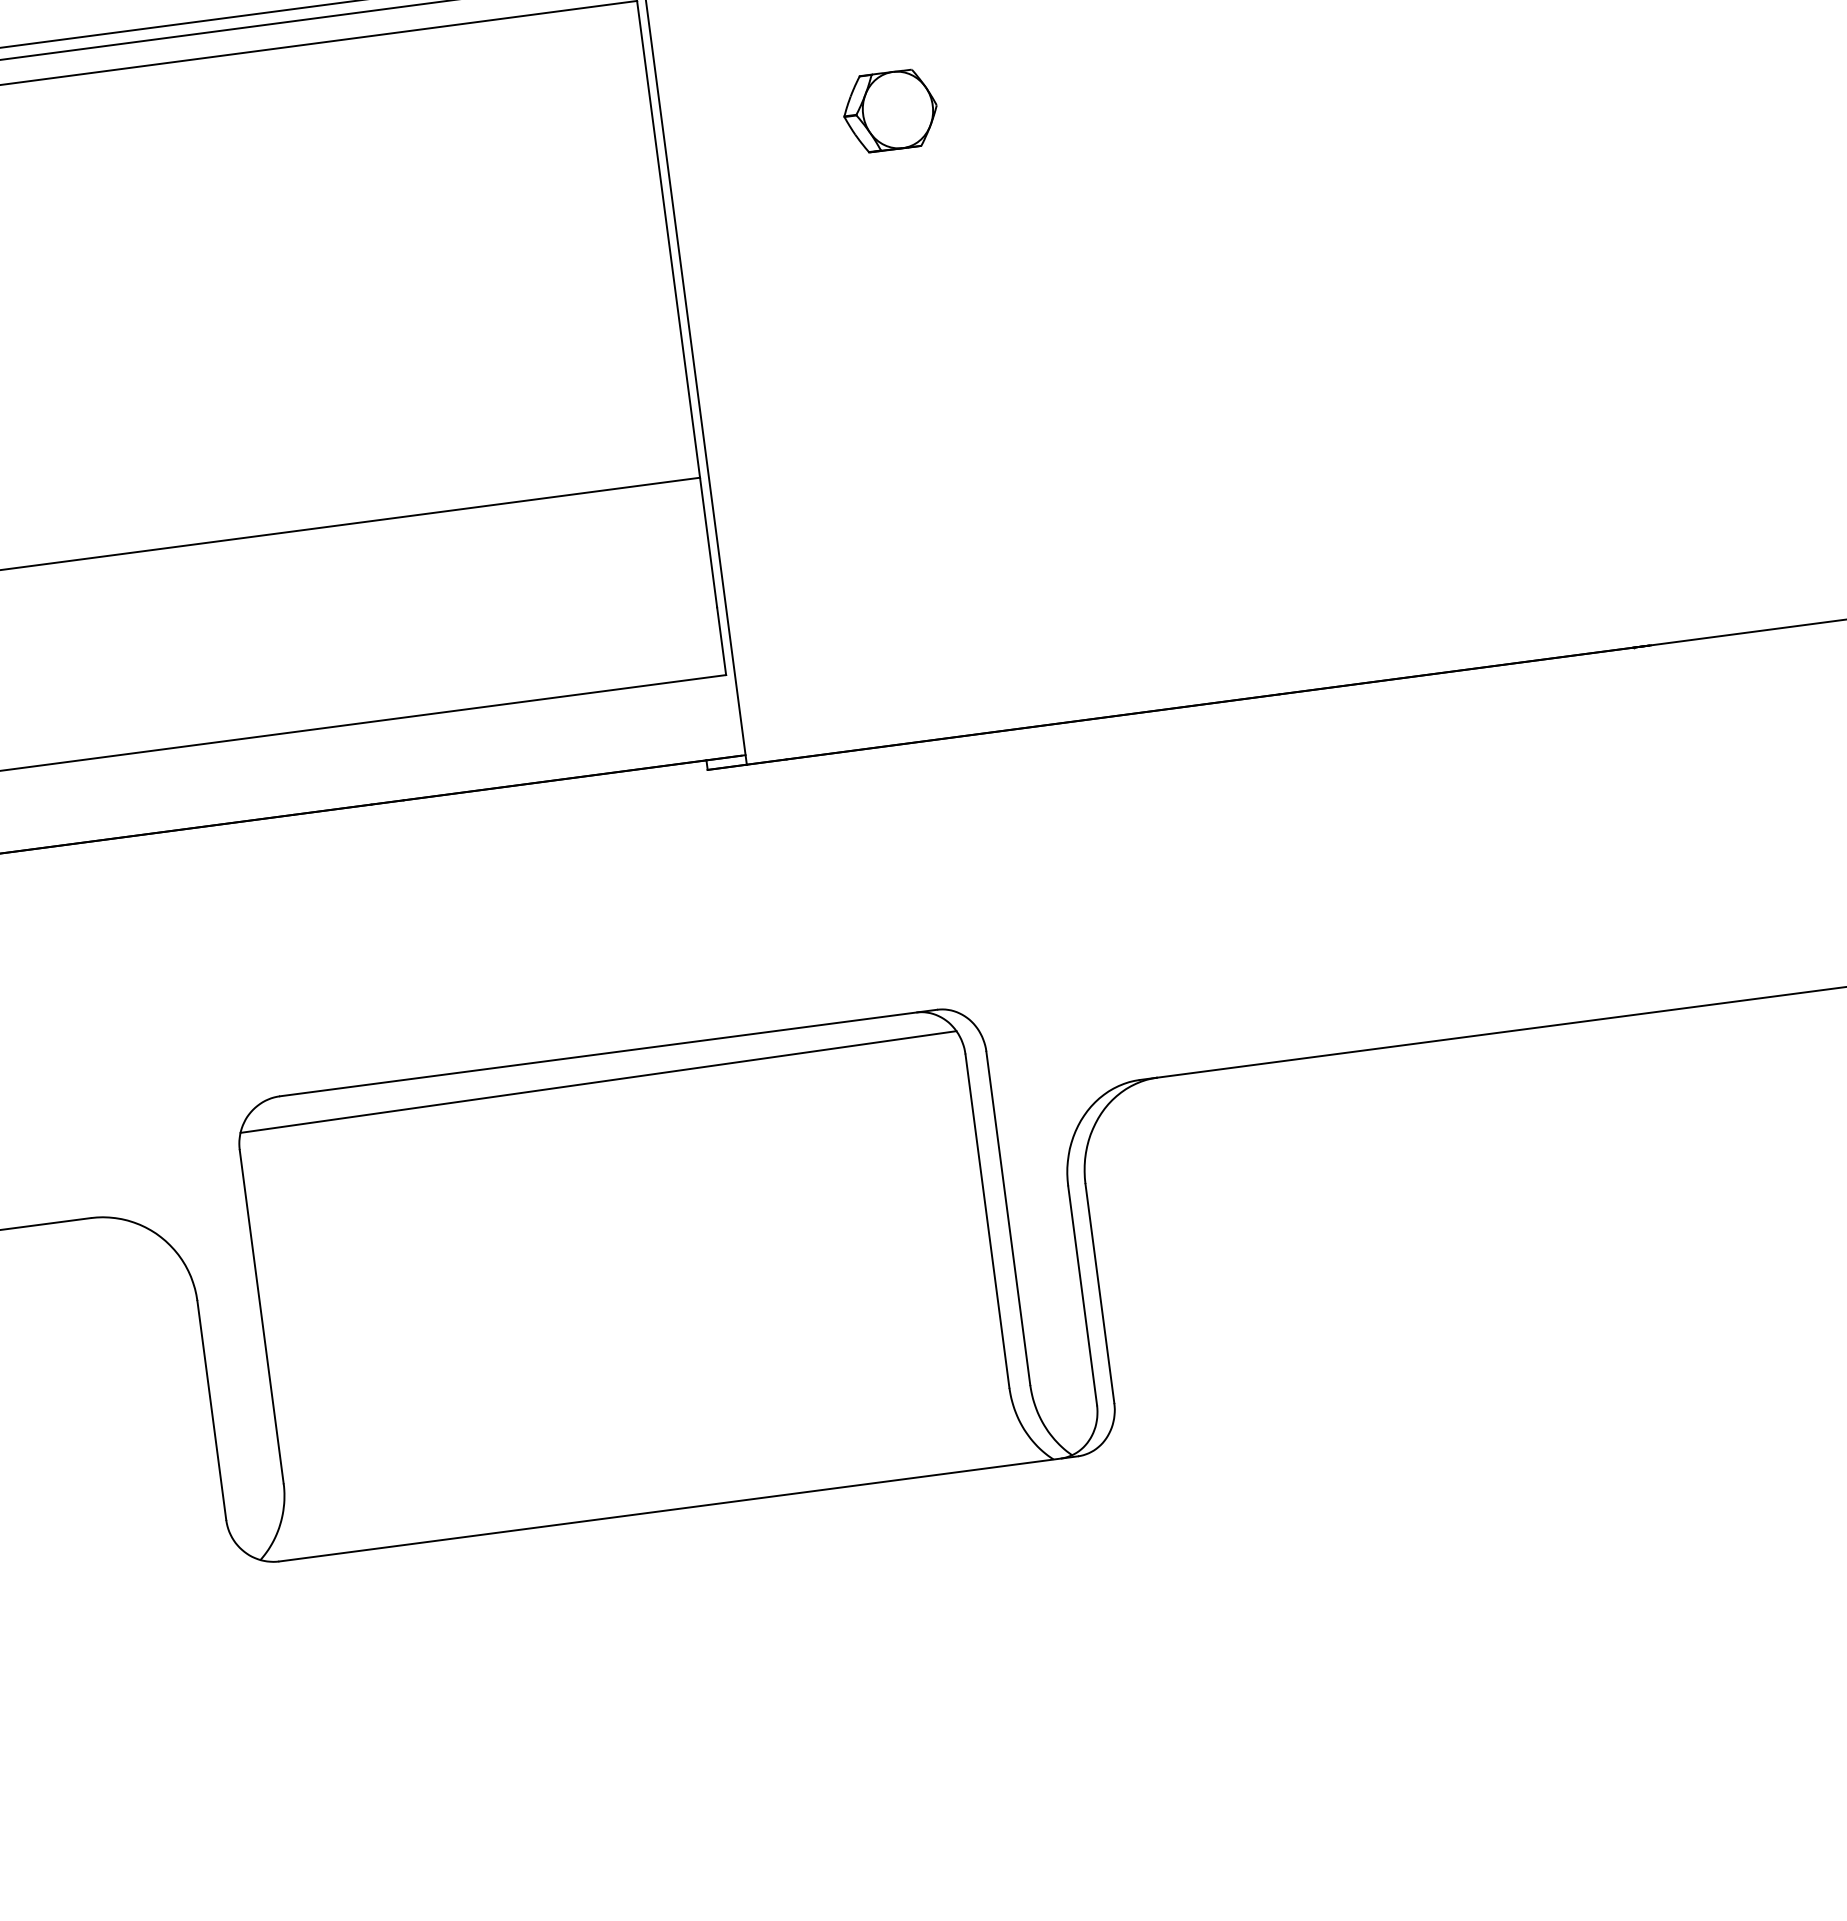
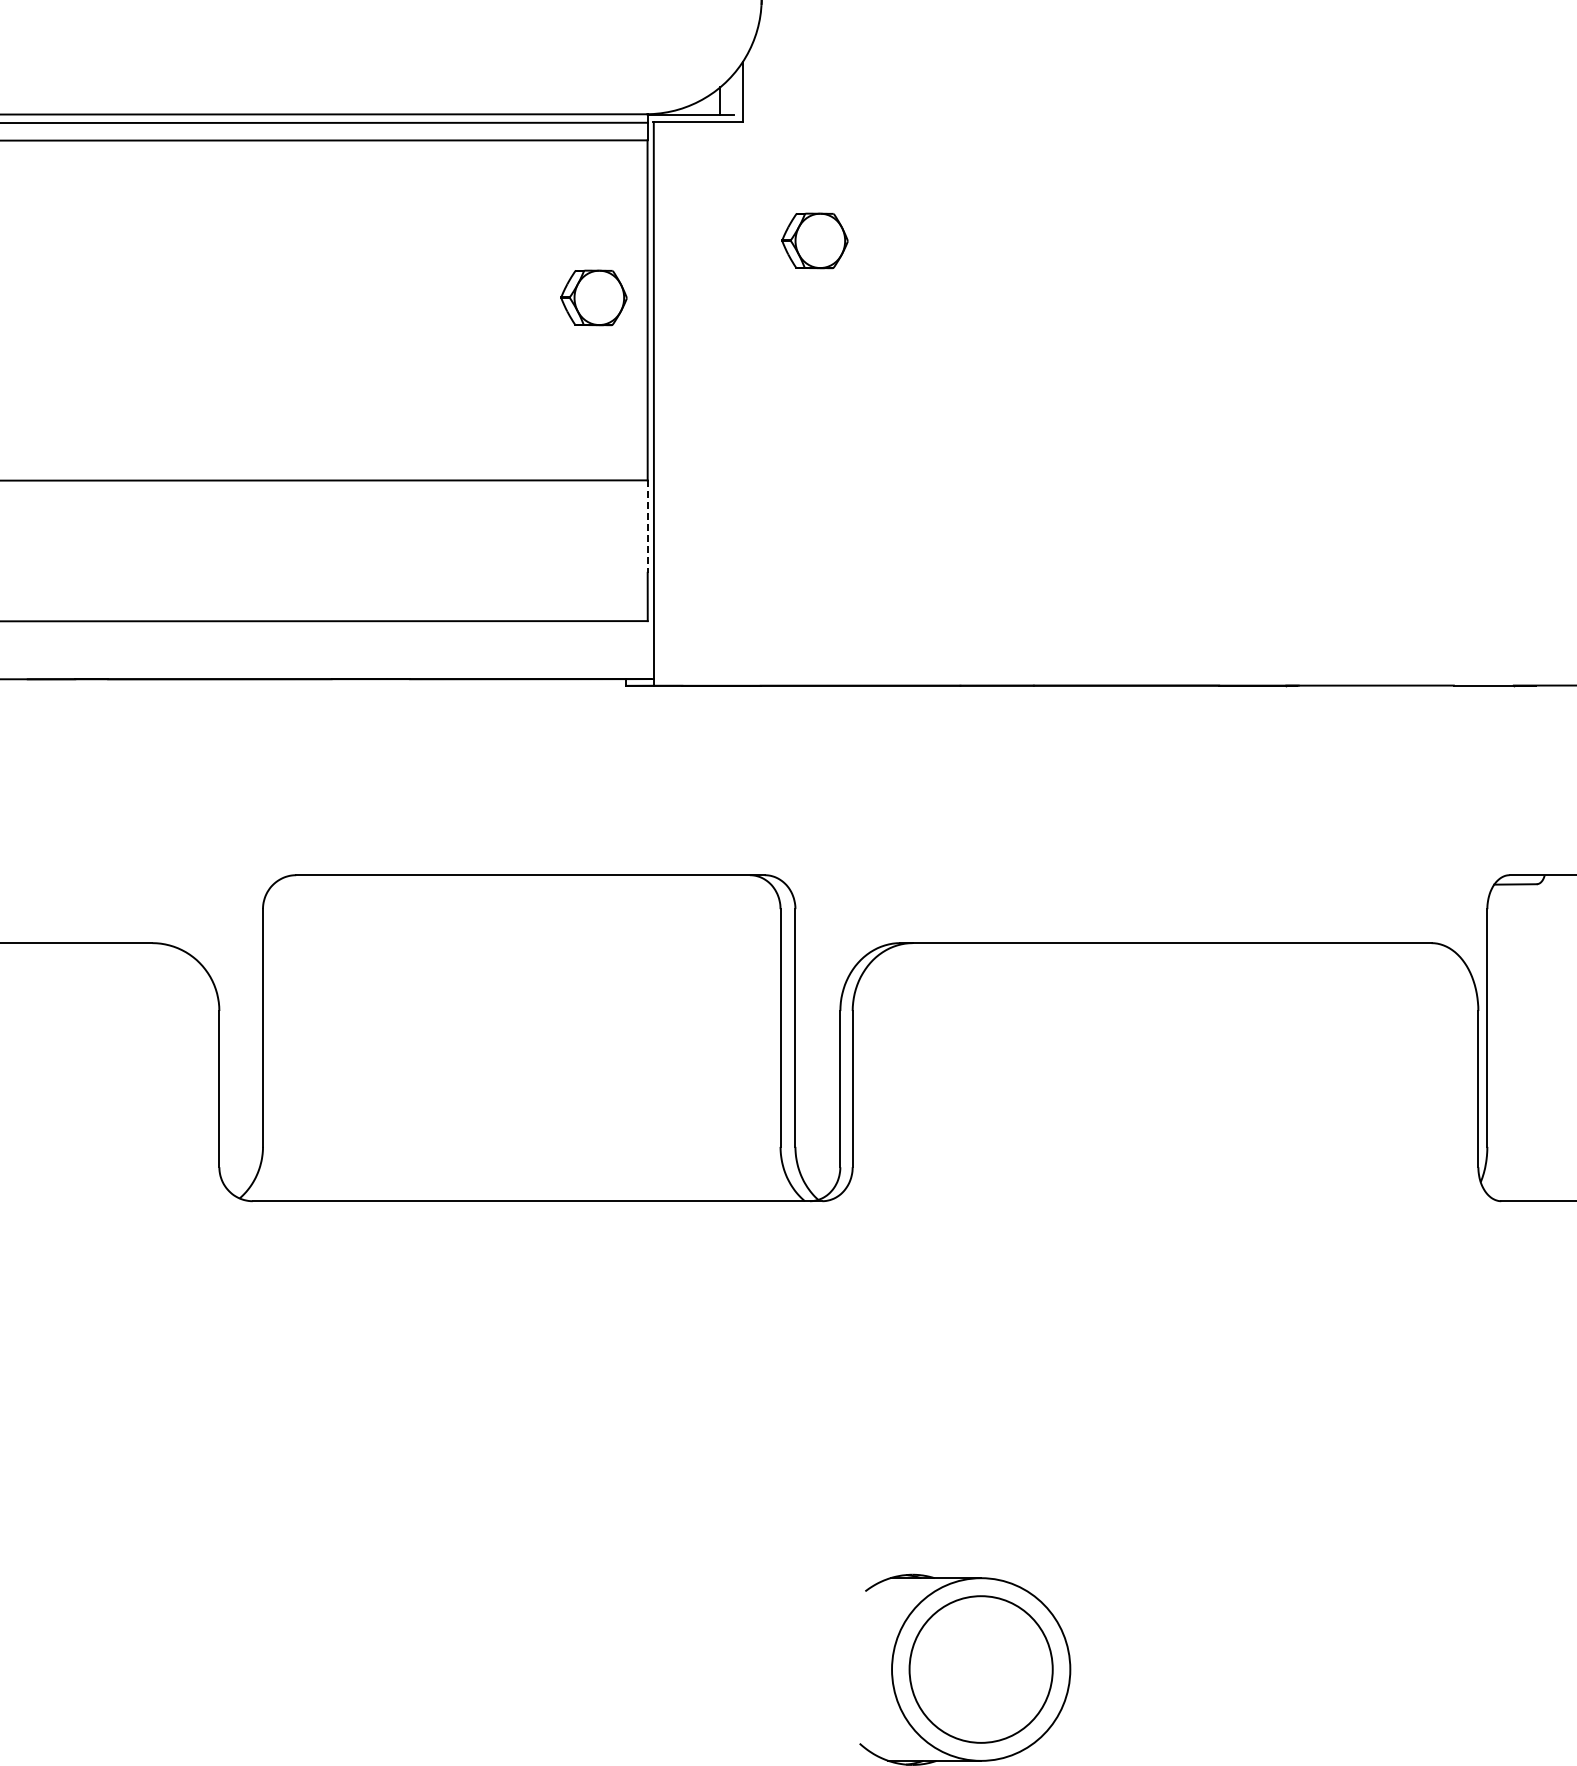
part: (590, 231) -> (593, 297), added
line: (708, 543) -> (647, 527), solid -> dashed
line: (598, 1081) -> (520, 894), removed

